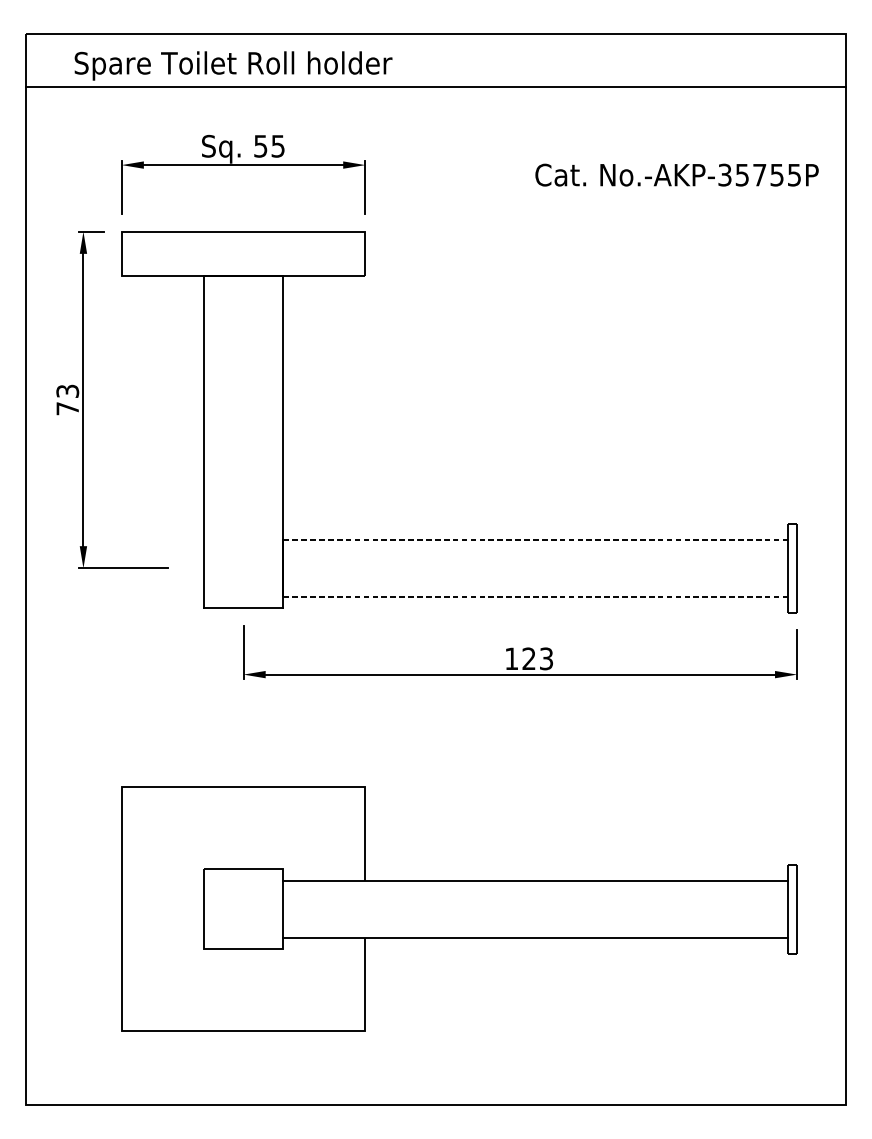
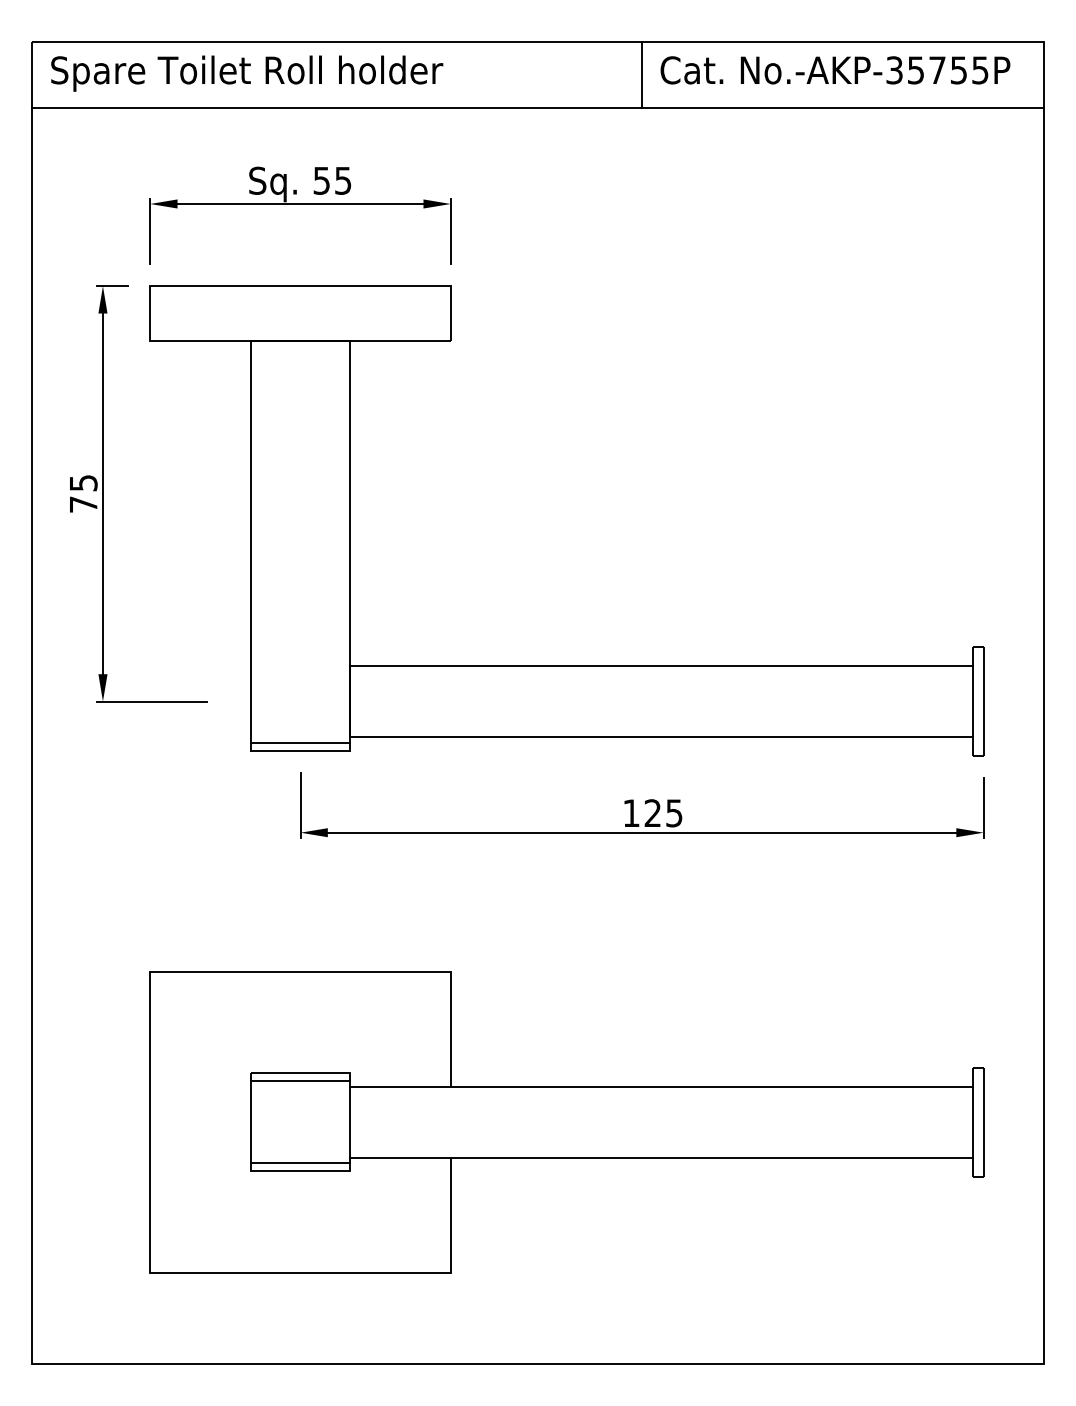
line: (519, 60) -> (641, 74), added
text: (233, 65) -> (247, 73), moved
text: (677, 175) -> (835, 70), moved
text: (67, 390) -> (83, 482), 73 -> 75
line: (536, 539) -> (661, 666), dashed -> solid
line: (536, 597) -> (661, 737), dashed -> solid
line: (243, 601) -> (300, 742), added
text: (546, 658) -> (674, 812), 123 -> 125
line: (243, 876) -> (300, 1081), added
line: (243, 942) -> (300, 1163), added

